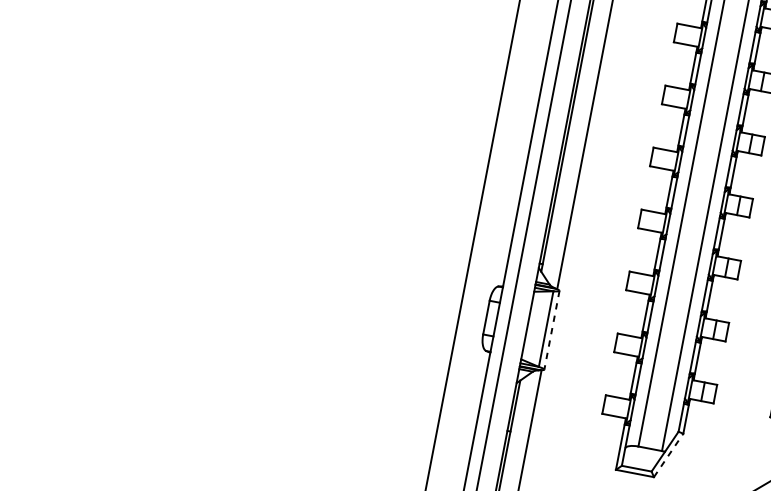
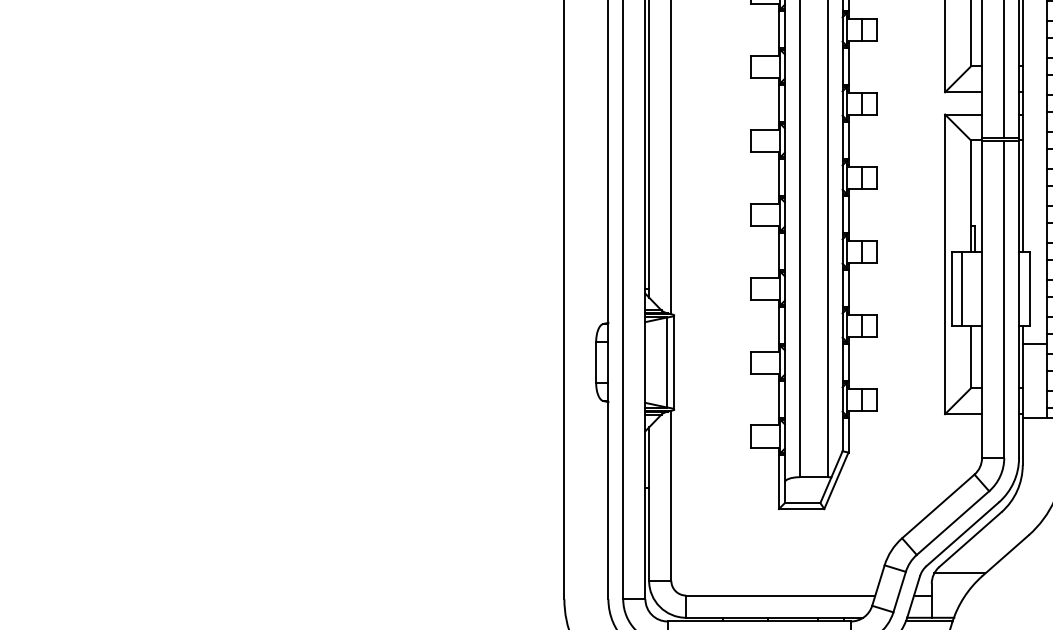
line: (551, 331) -> (674, 363), dashed -> solid
line: (668, 455) -> (836, 480), dashed -> solid

